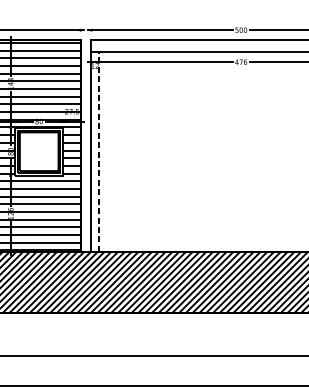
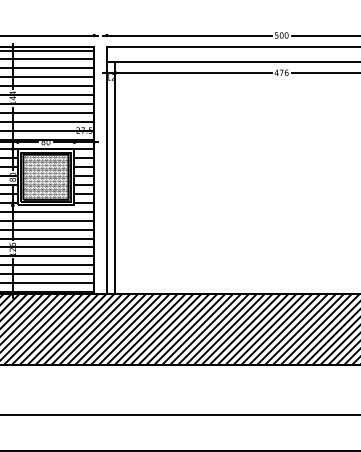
line: (98, 151) -> (115, 177), dashed -> solid
hatch: (39, 152) -> (46, 178), added

